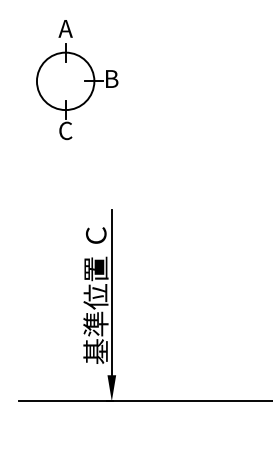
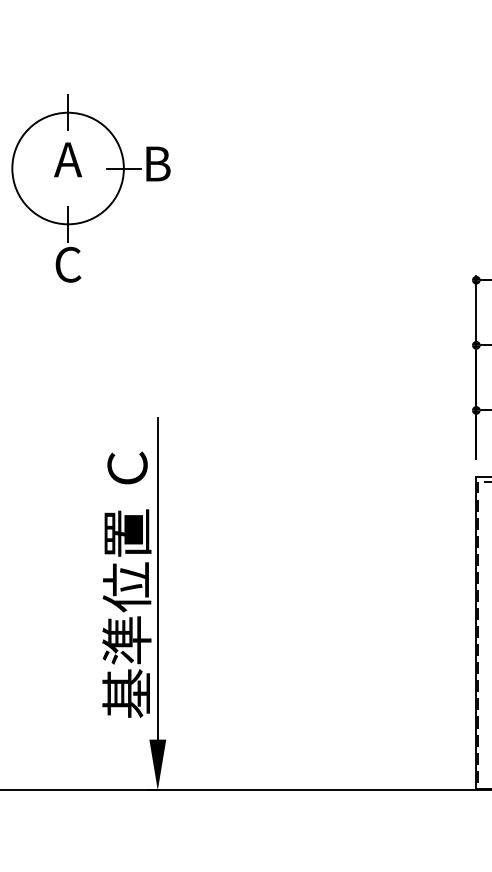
text: (65, 28) -> (67, 159), moved

